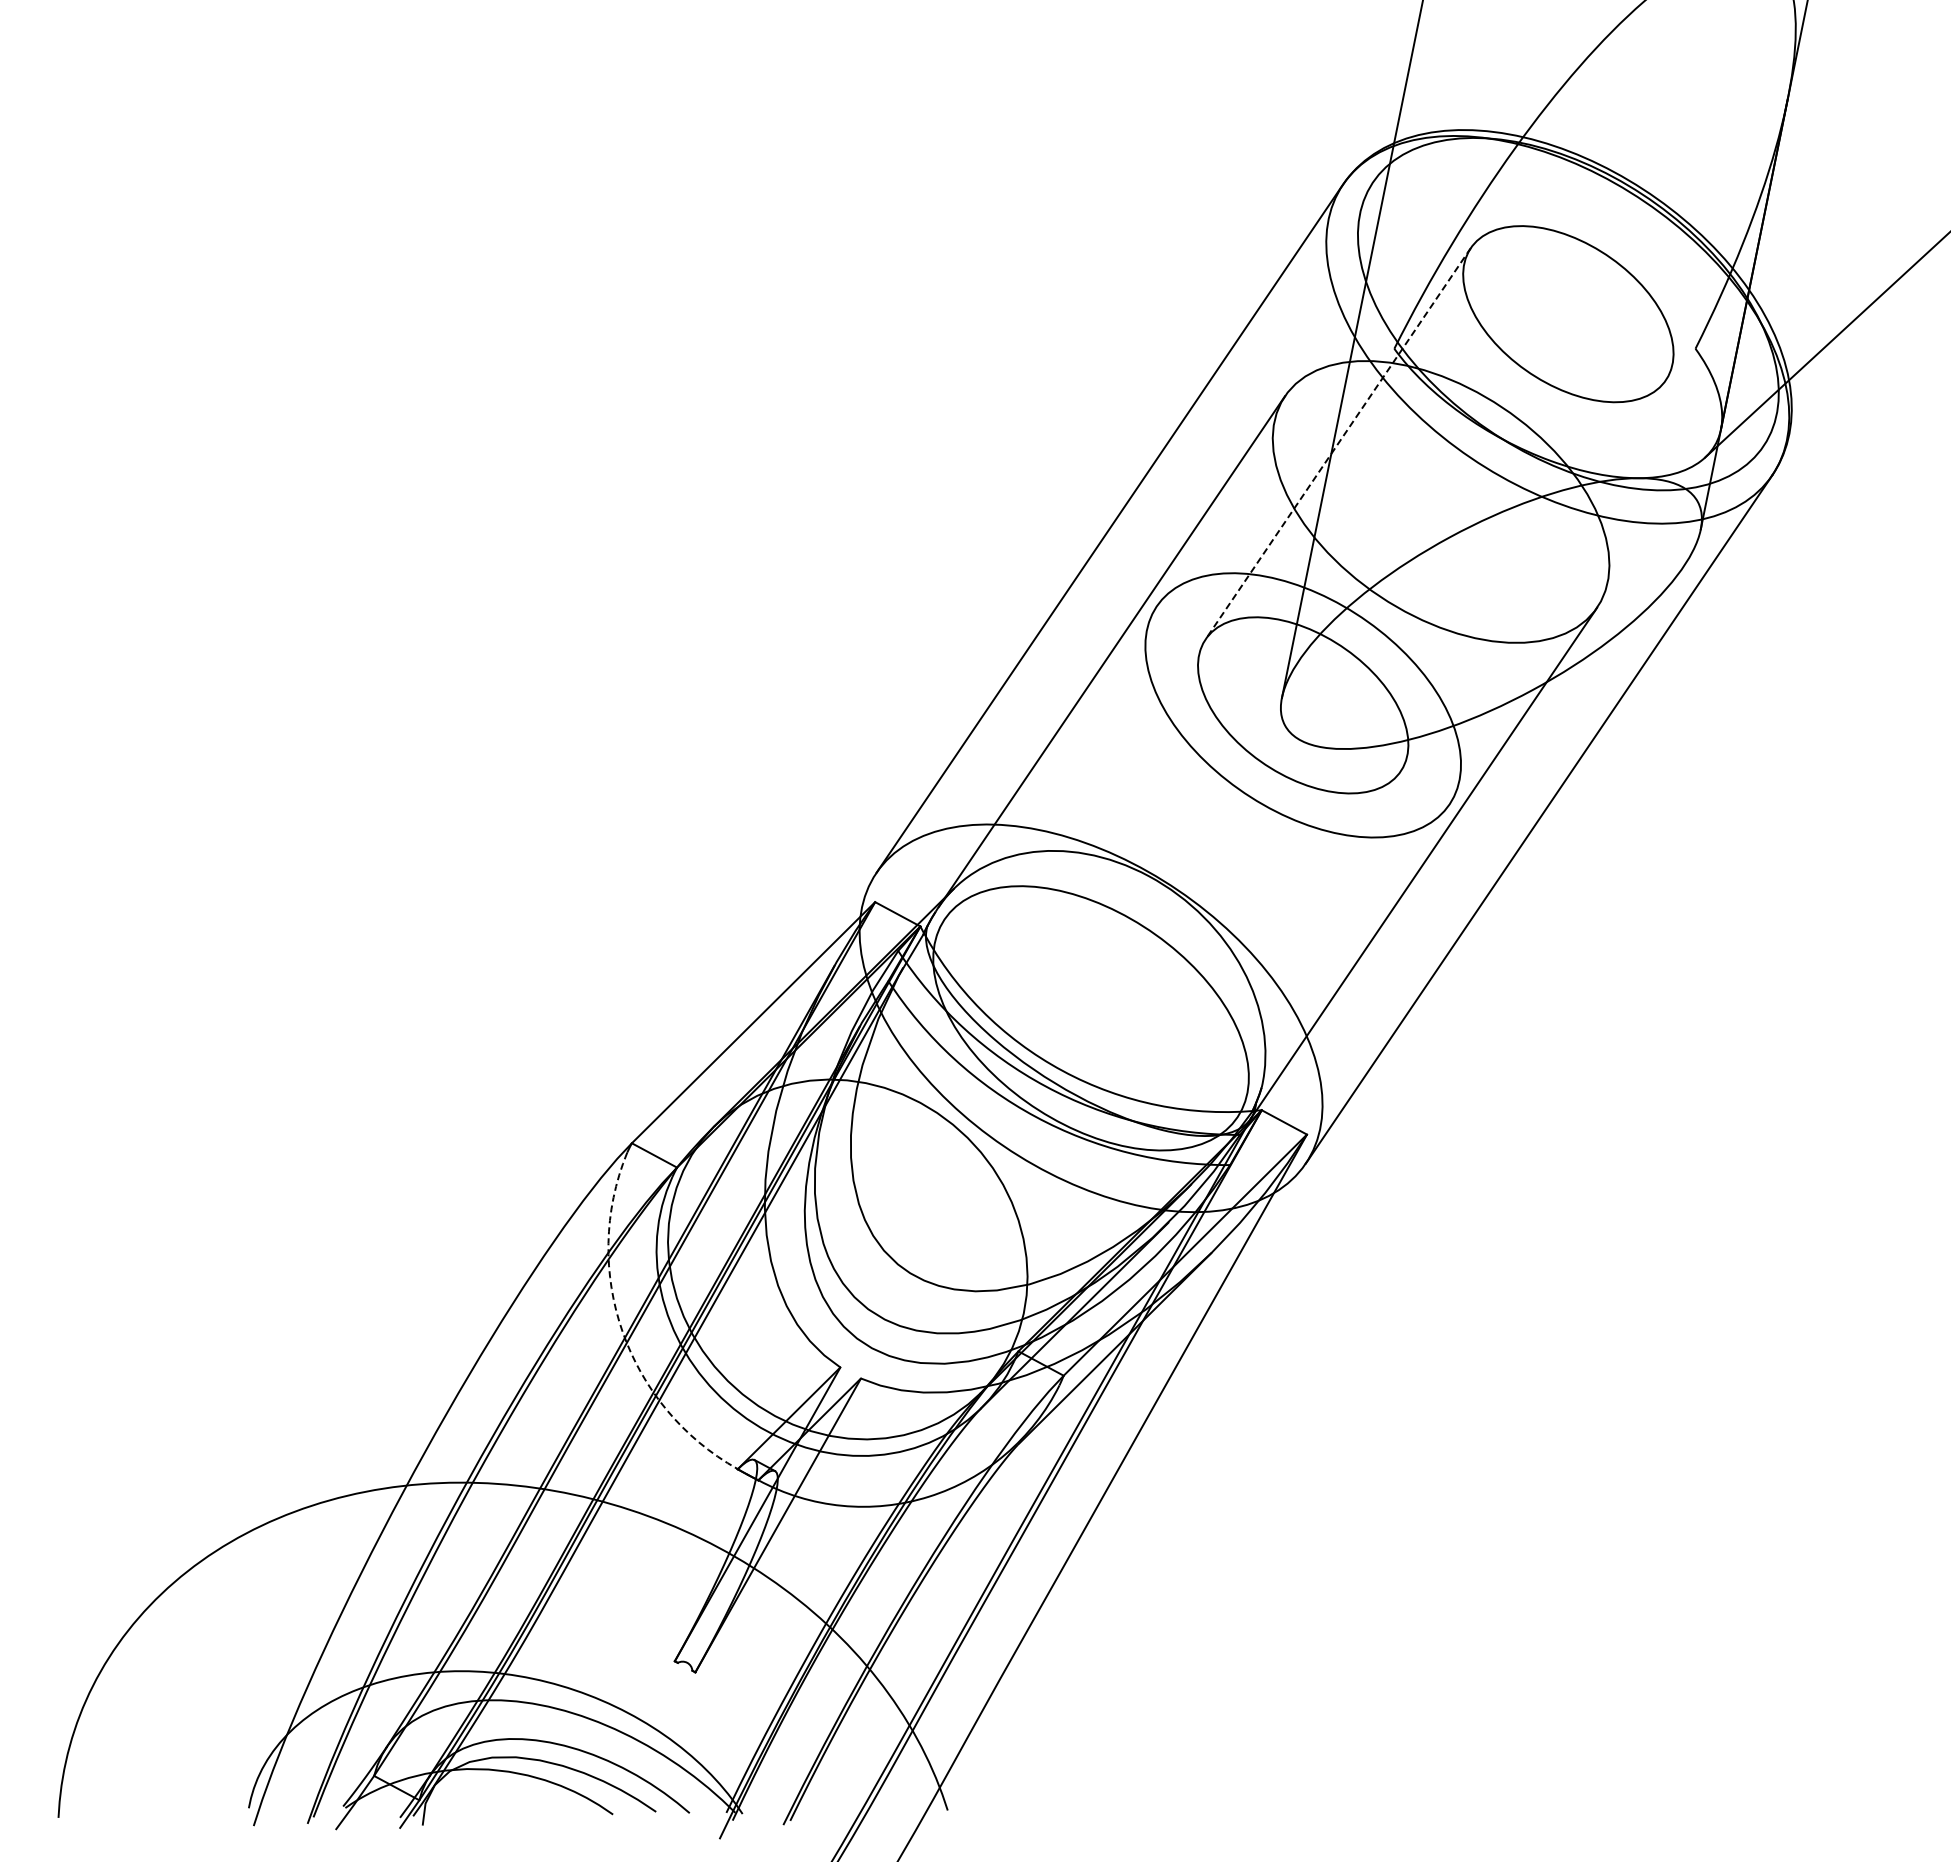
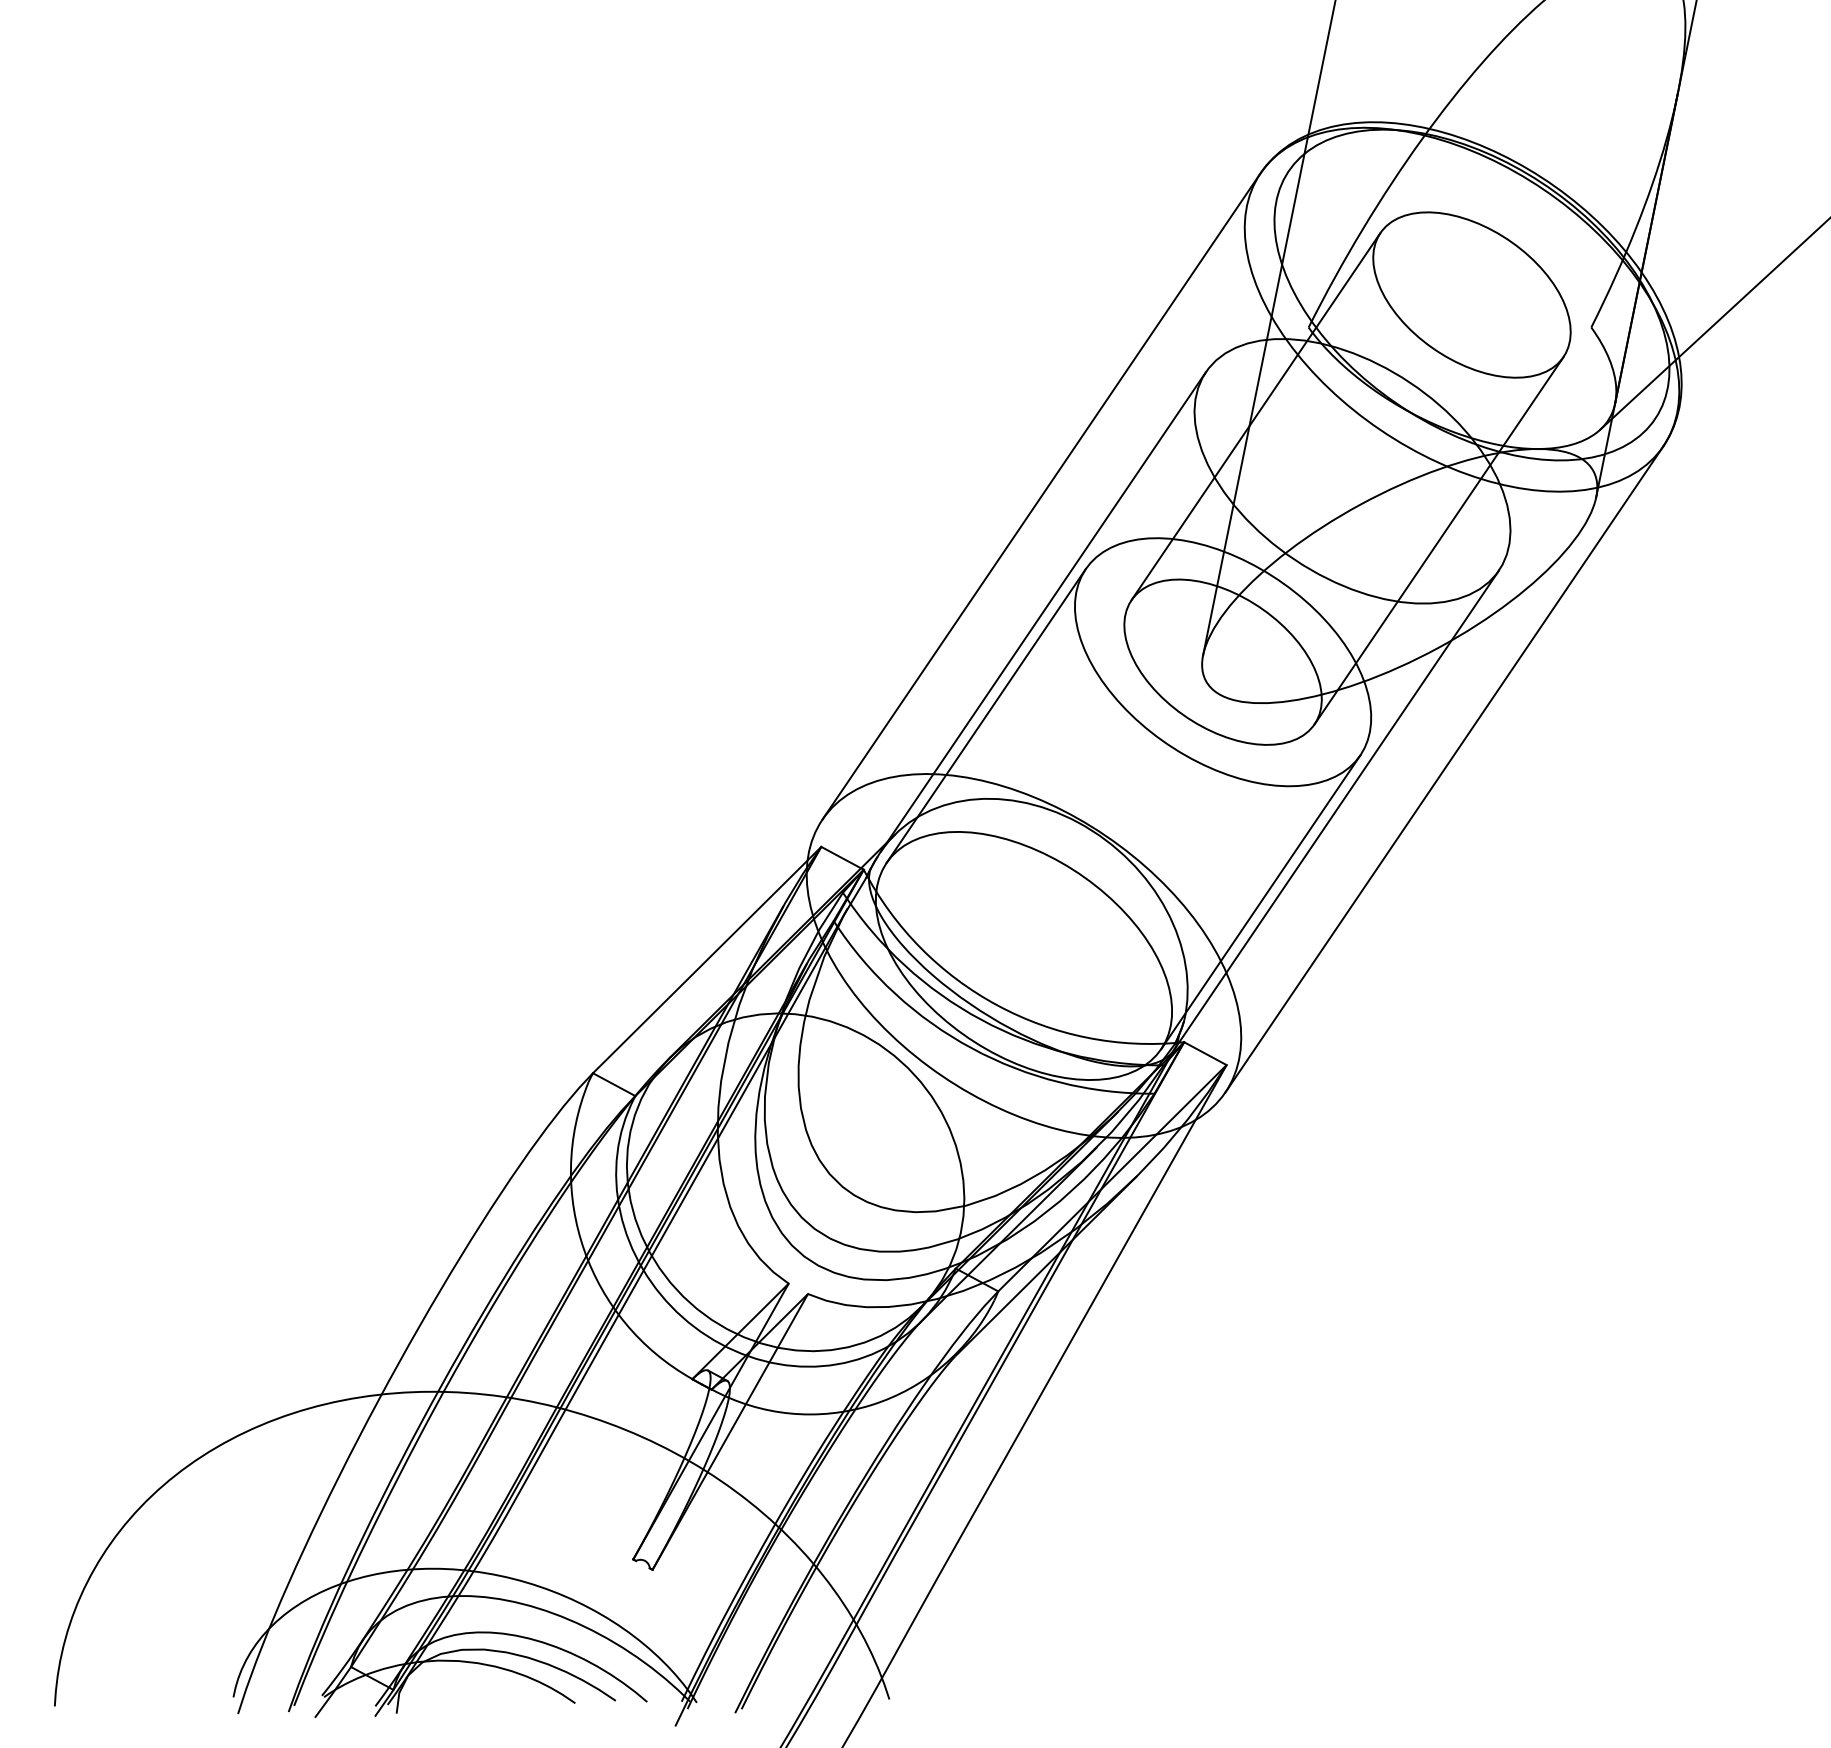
line: (1337, 444) -> (1255, 417), dashed -> solid
line: (1532, 575) -> (1438, 540), added
line: (1050, 762) -> (985, 715), added
line: (1343, 960) -> (1260, 901), added
arc: (622, 1331) -> (584, 1249), dashed -> solid

